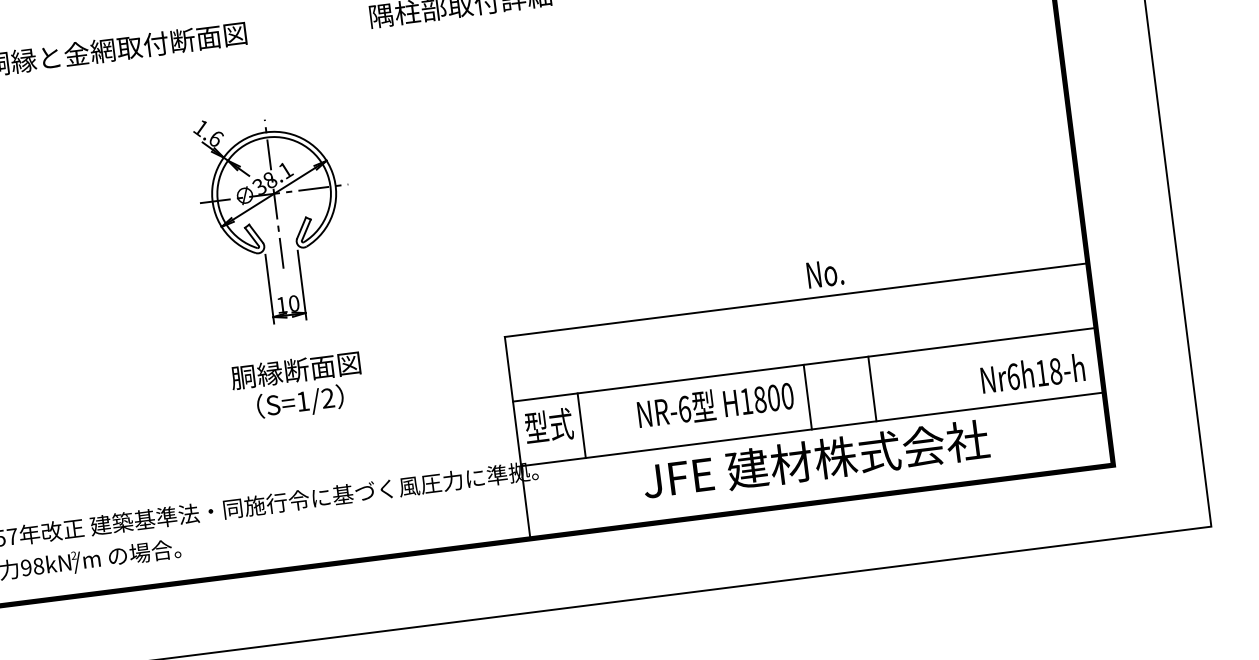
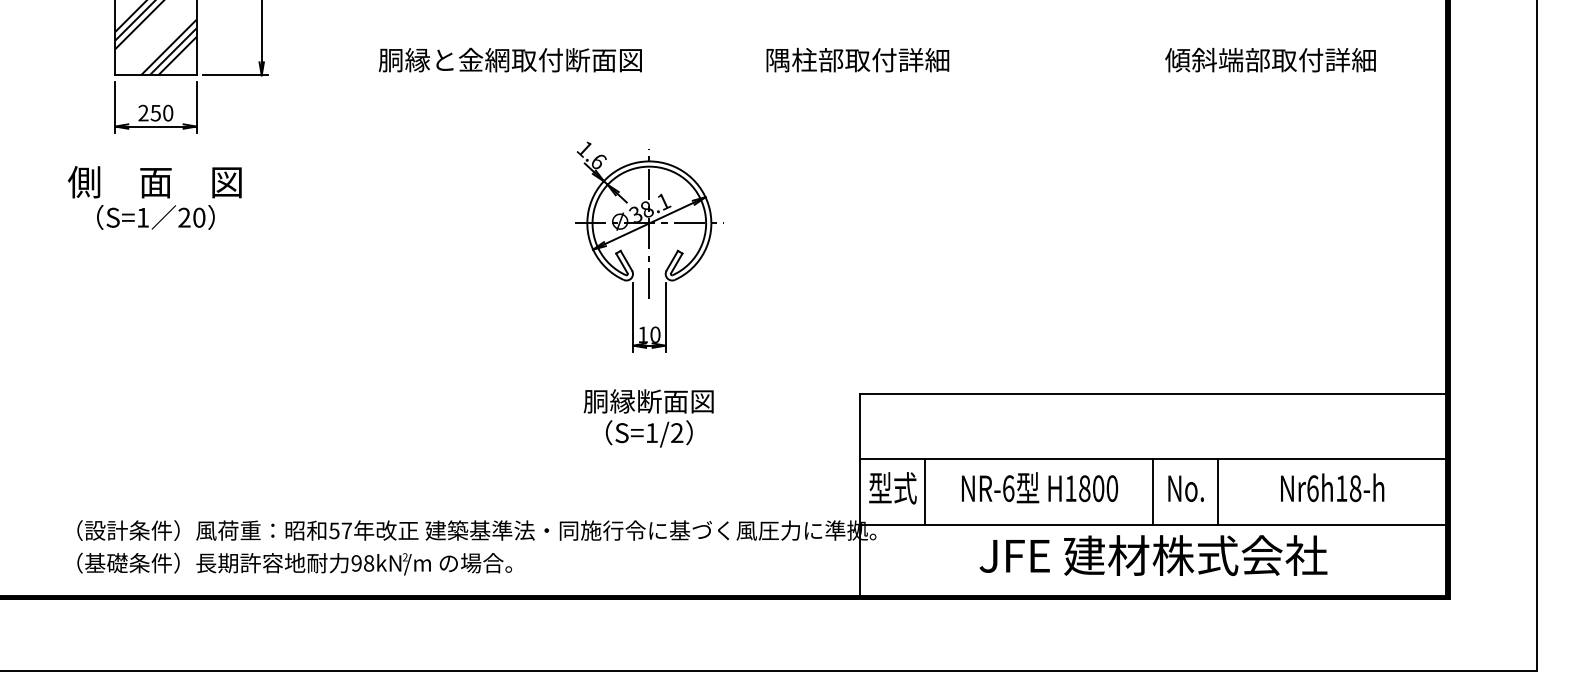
text: (824, 273) -> (1185, 488), moved
text: (1032, 373) -> (1332, 487), moved
text: (716, 404) -> (1040, 487), moved

